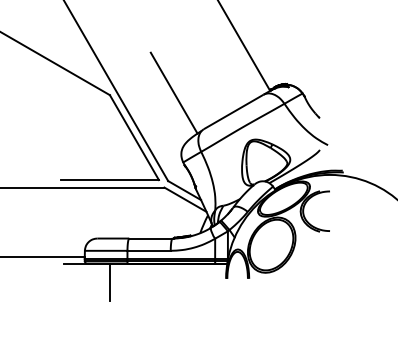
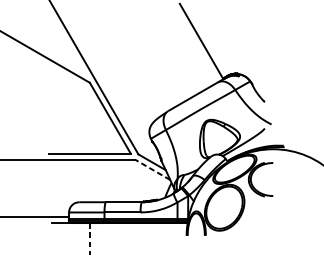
line: (173, 92) -> (142, 80), removed
line: (184, 199) -> (151, 169), solid -> dashed
line: (110, 282) -> (90, 238), solid -> dashed

